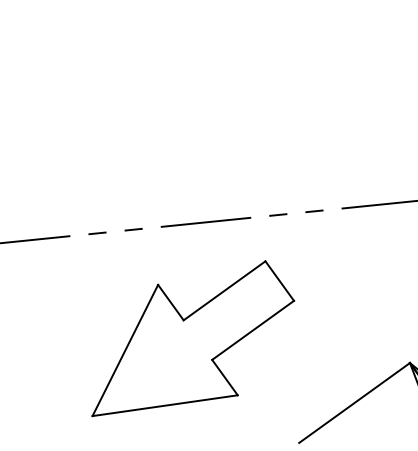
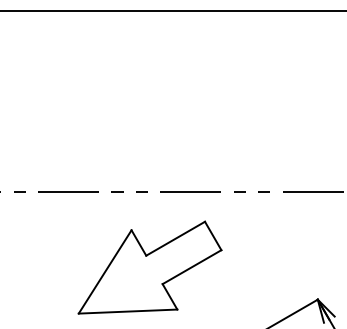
part: (190, 337) -> (149, 267), moved

